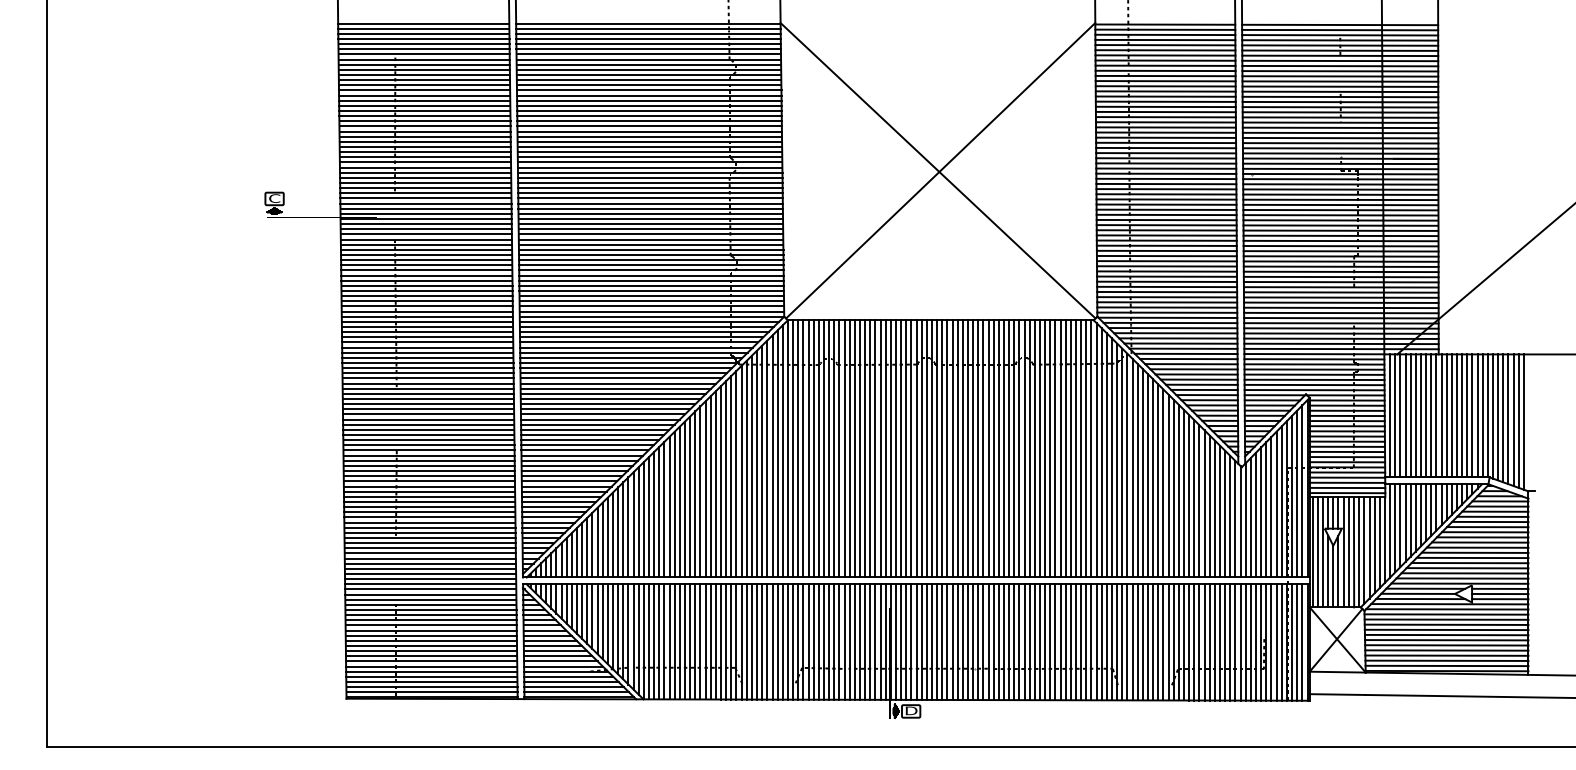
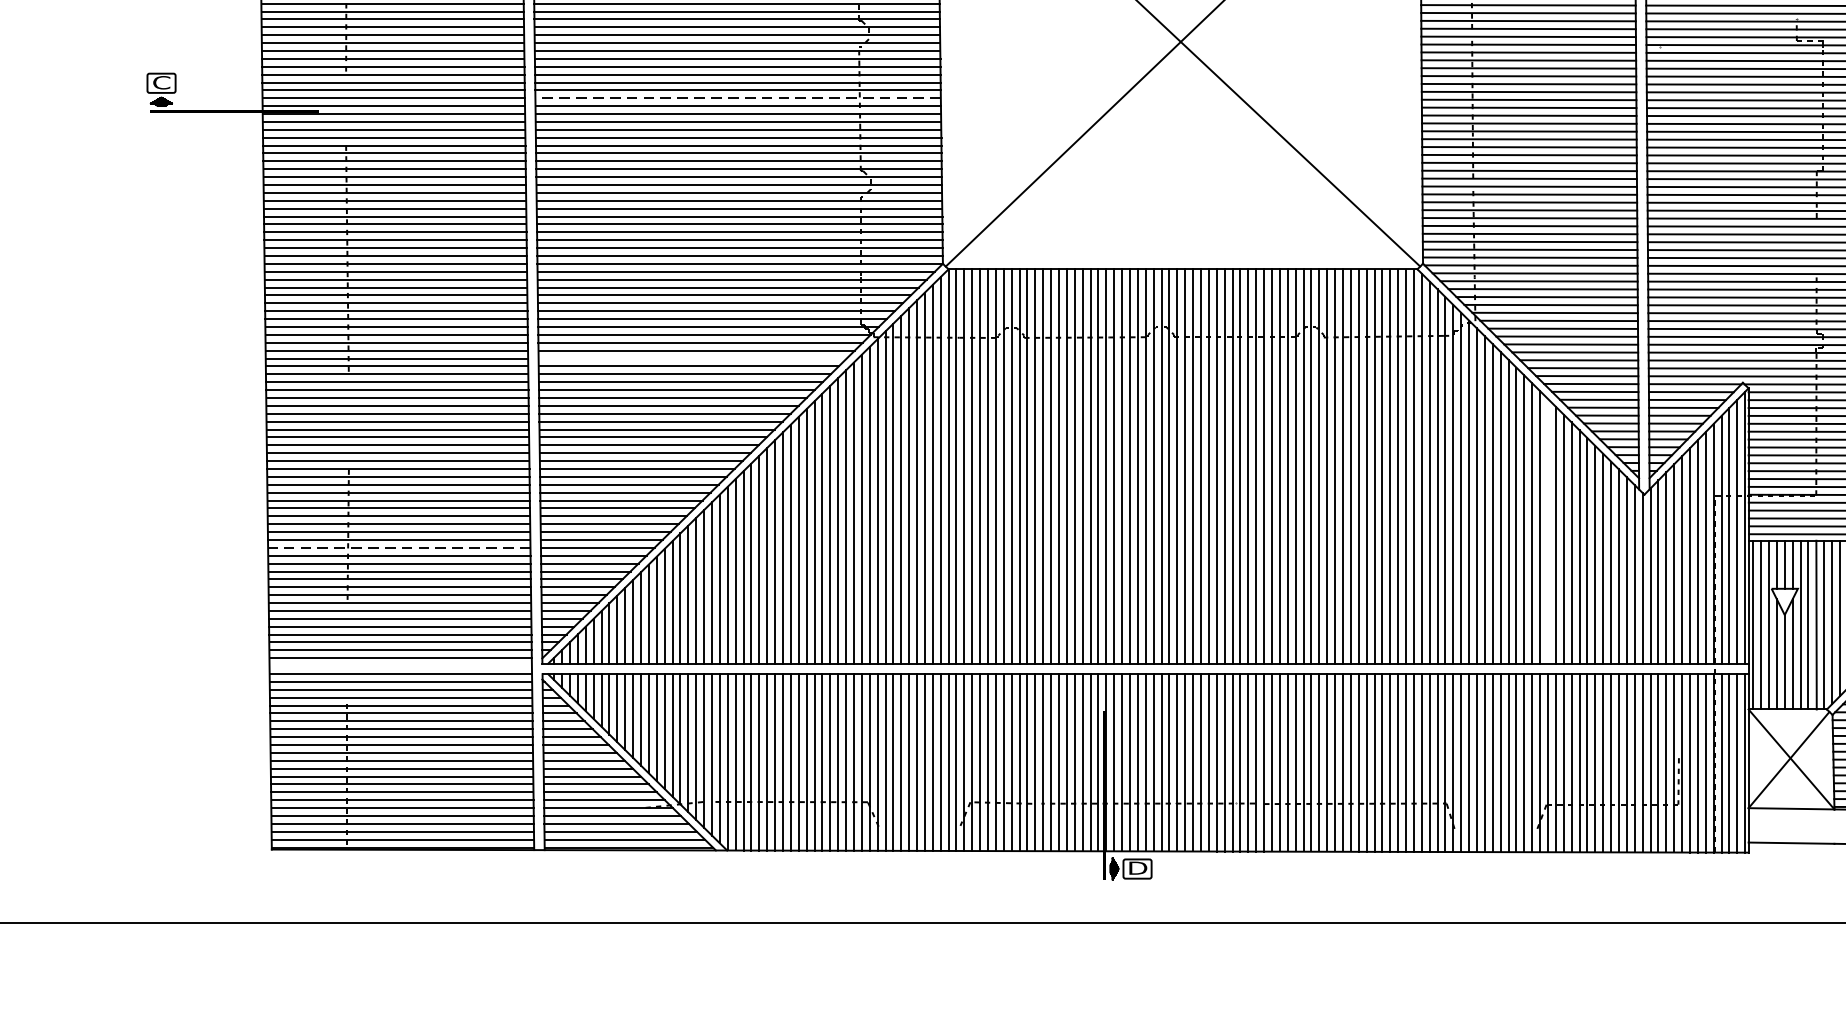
line: (650, 208) -> (737, 97), solid -> dashed
line: (620, 378) -> (691, 358), removed
line: (1178, 490) -> (1547, 530), removed
line: (429, 501) -> (399, 547), solid -> dashed
line: (430, 579) -> (400, 666), removed

